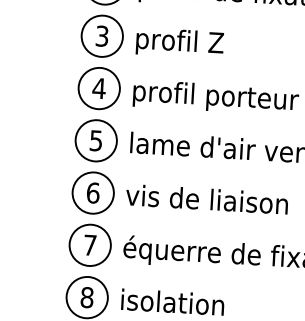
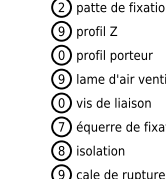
text: (102, 34) -> (61, 30), 3 -> 9
text: (99, 86) -> (61, 54), 4 -> 0
text: (96, 139) -> (61, 78), 5 -> 9
text: (93, 191) -> (61, 102), 6 -> 0

